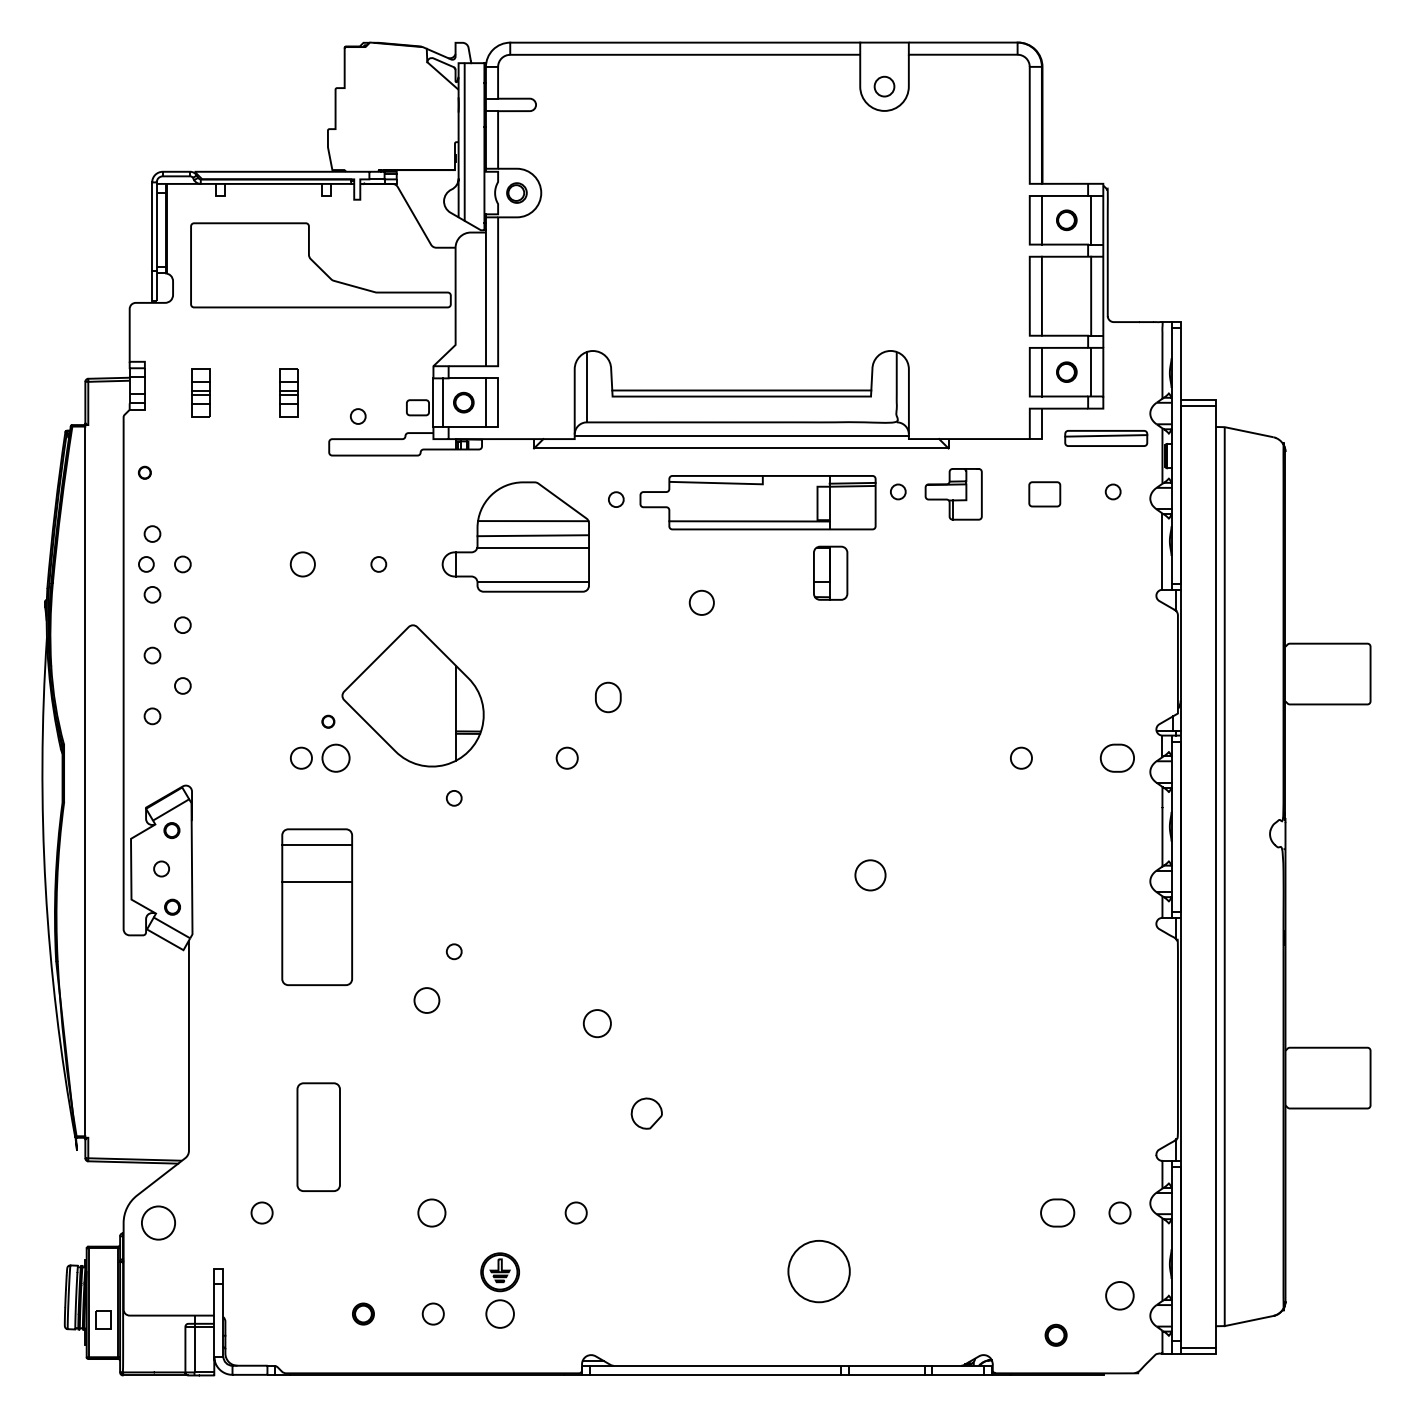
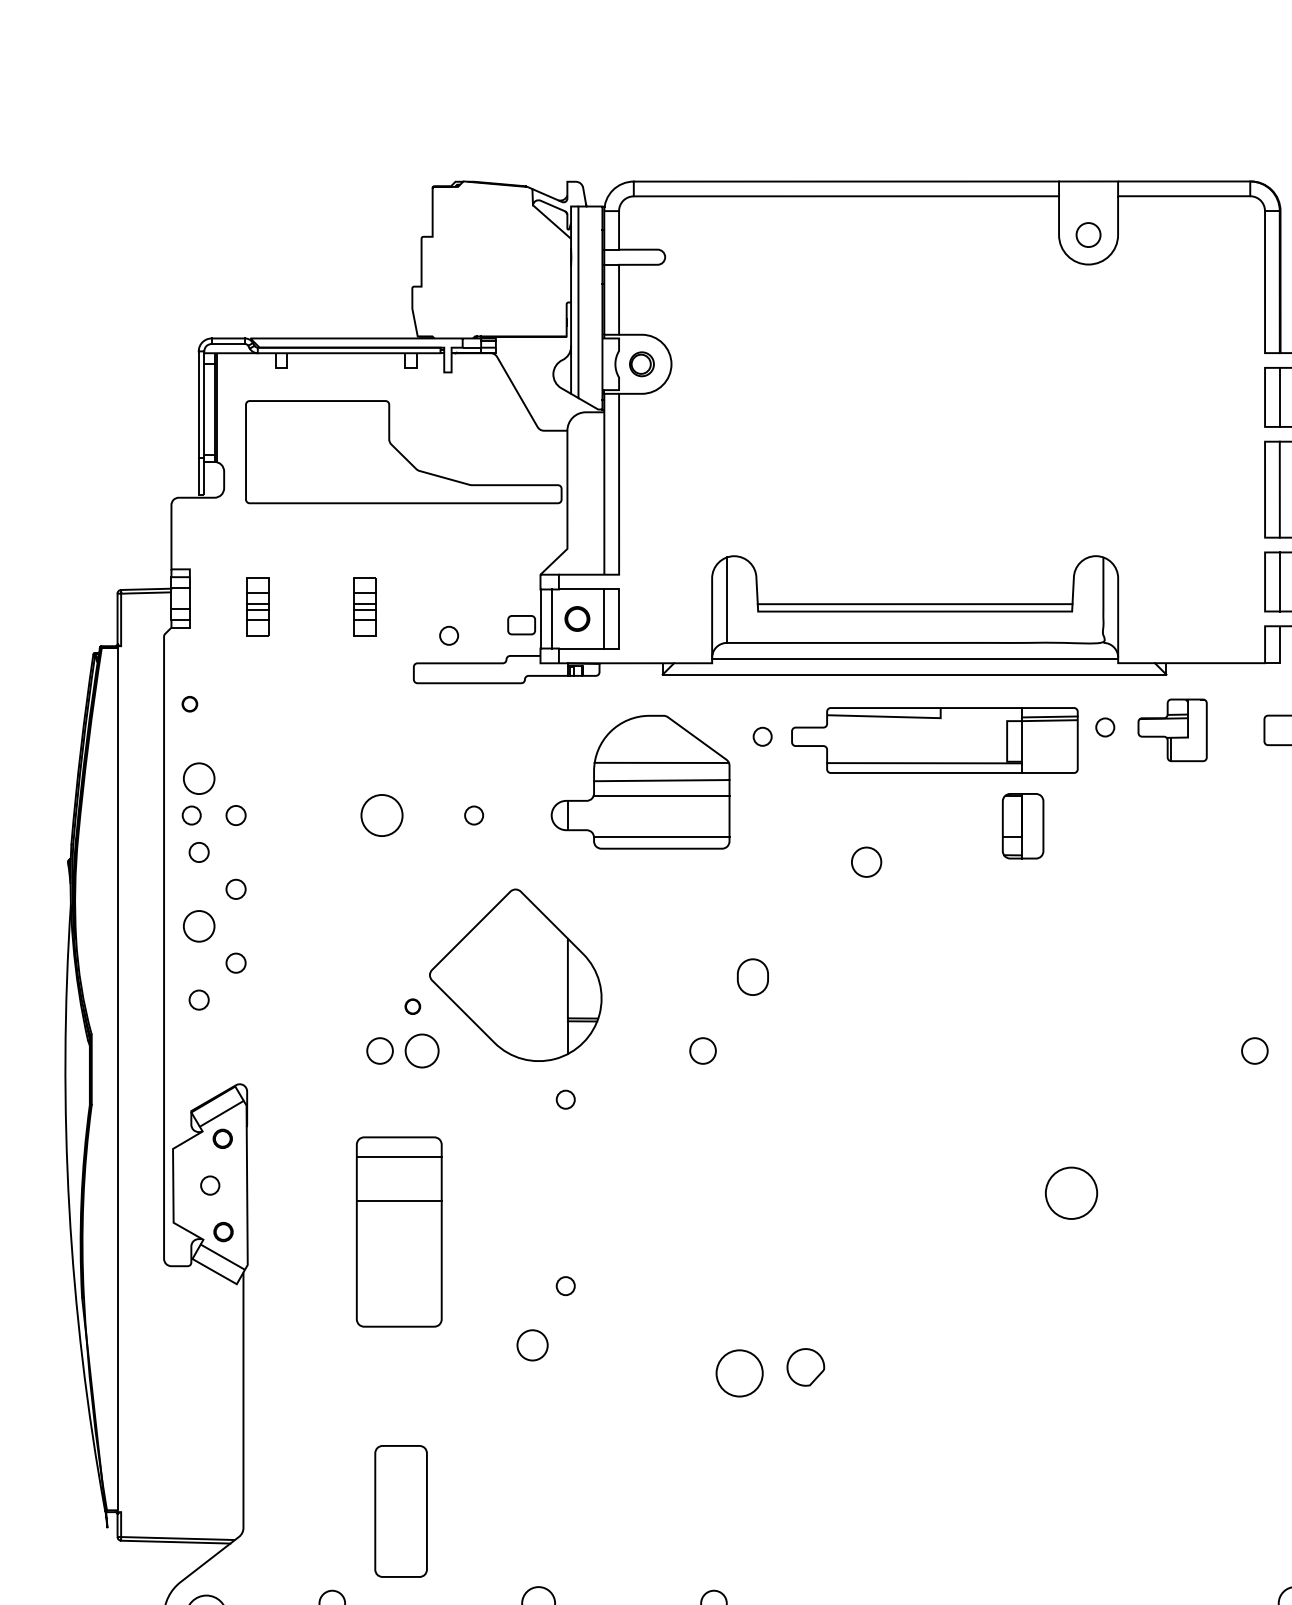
circle: (152, 533) -> (199, 777), size x1.6
circle: (302, 564) -> (381, 815), size x1.4
circle: (152, 655) -> (199, 926), size x1.6
circle: (870, 875) -> (1071, 1193), size x1.4
circle: (596, 1023) -> (738, 1373), size x1.4
part: (646, 1113) -> (805, 1367), moved

